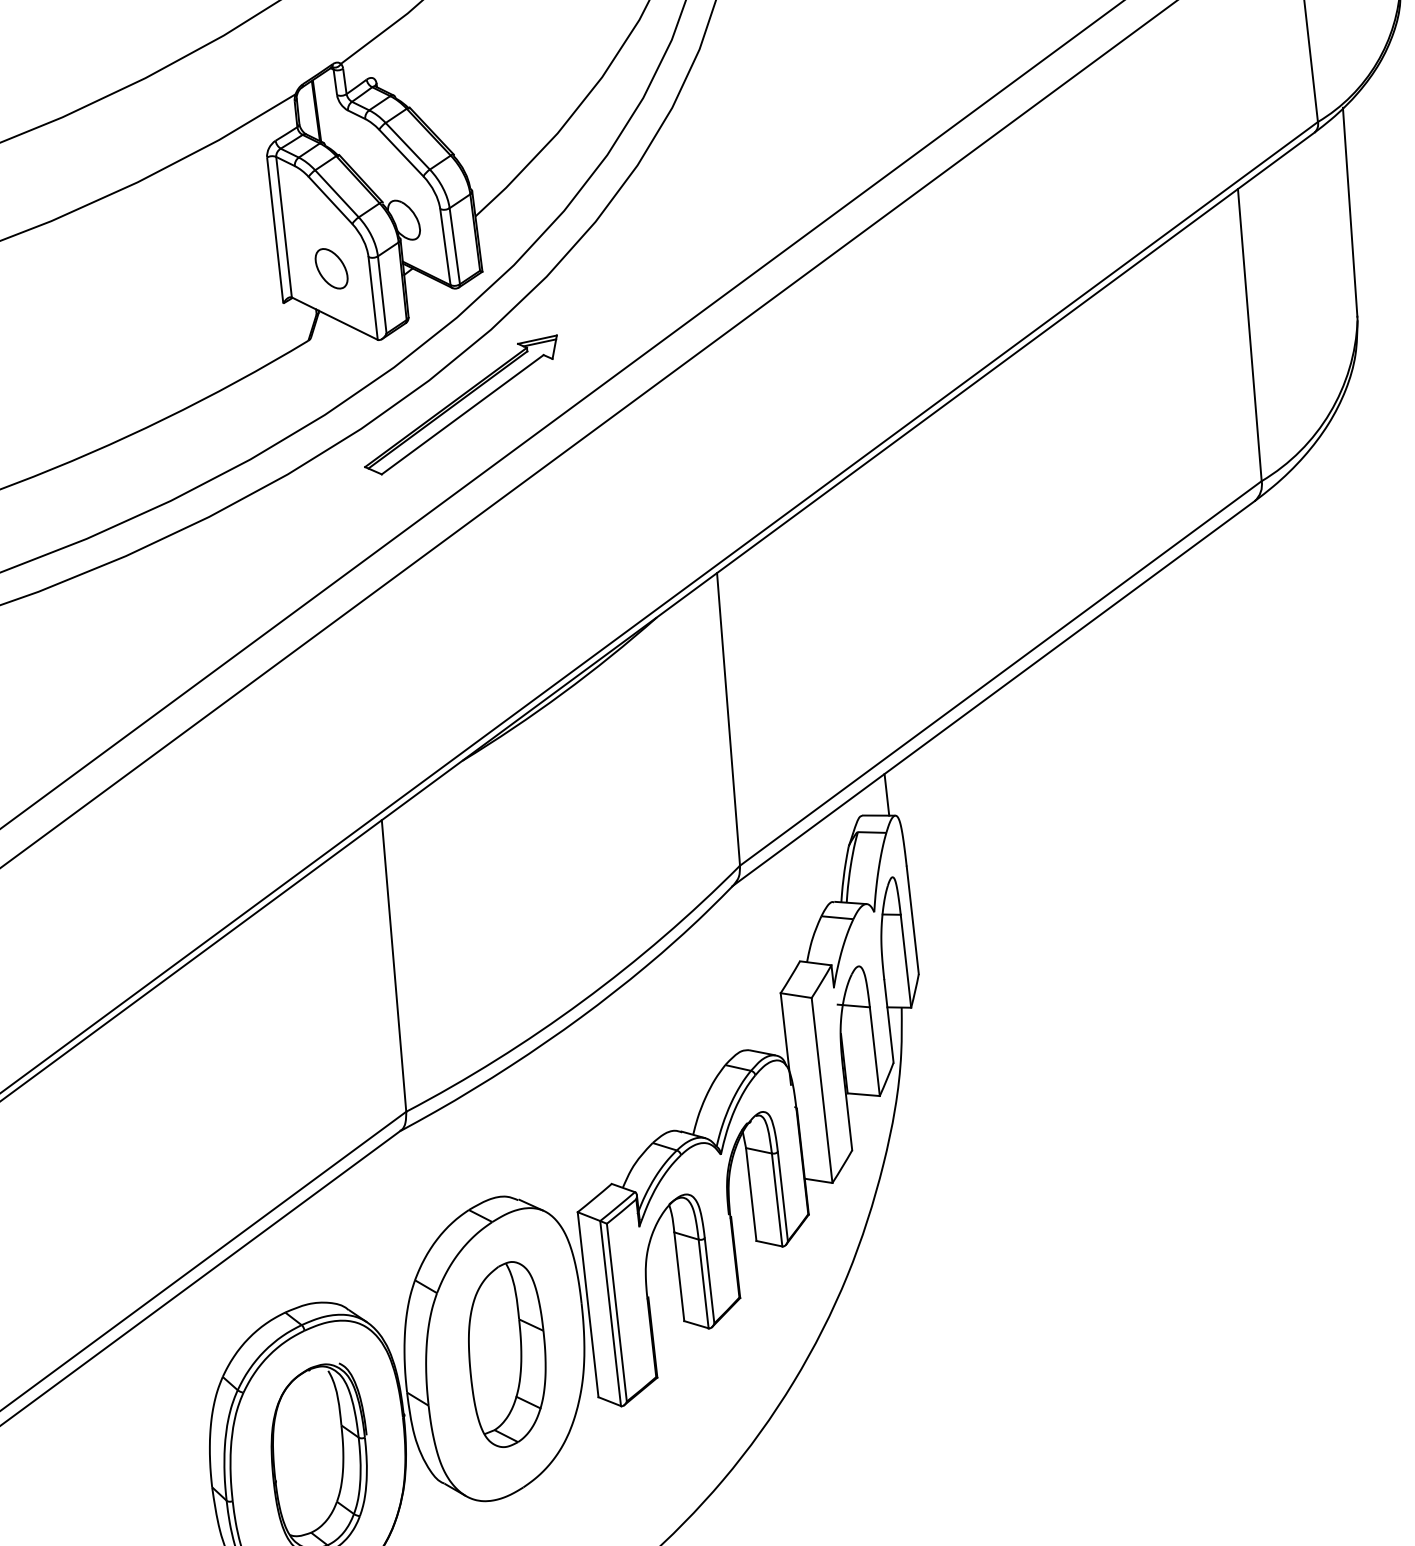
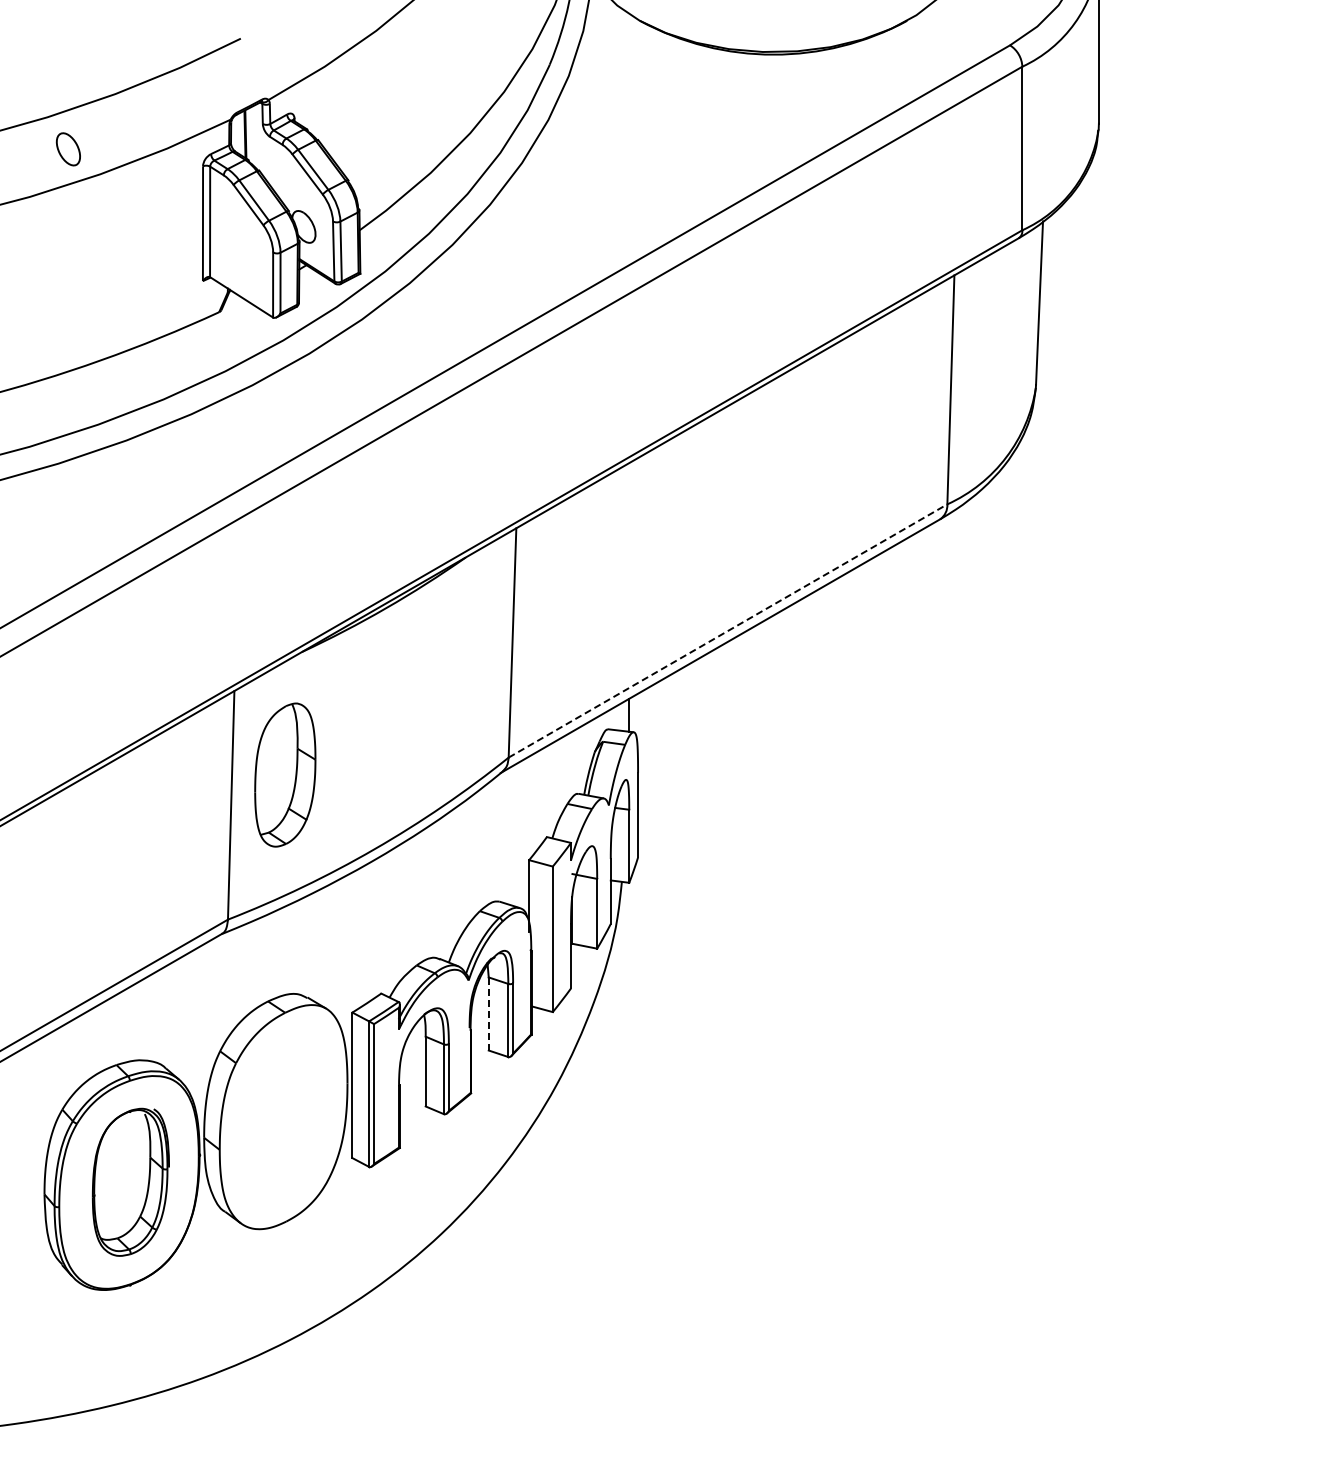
part: (330, 269) -> (67, 149), moved
part: (461, 405) -> (332, 375), removed
line: (1001, 672) -> (728, 630), solid -> dashed
line: (750, 1193) -> (488, 1013), solid -> dashed
part: (507, 1353) -> (285, 774), moved

